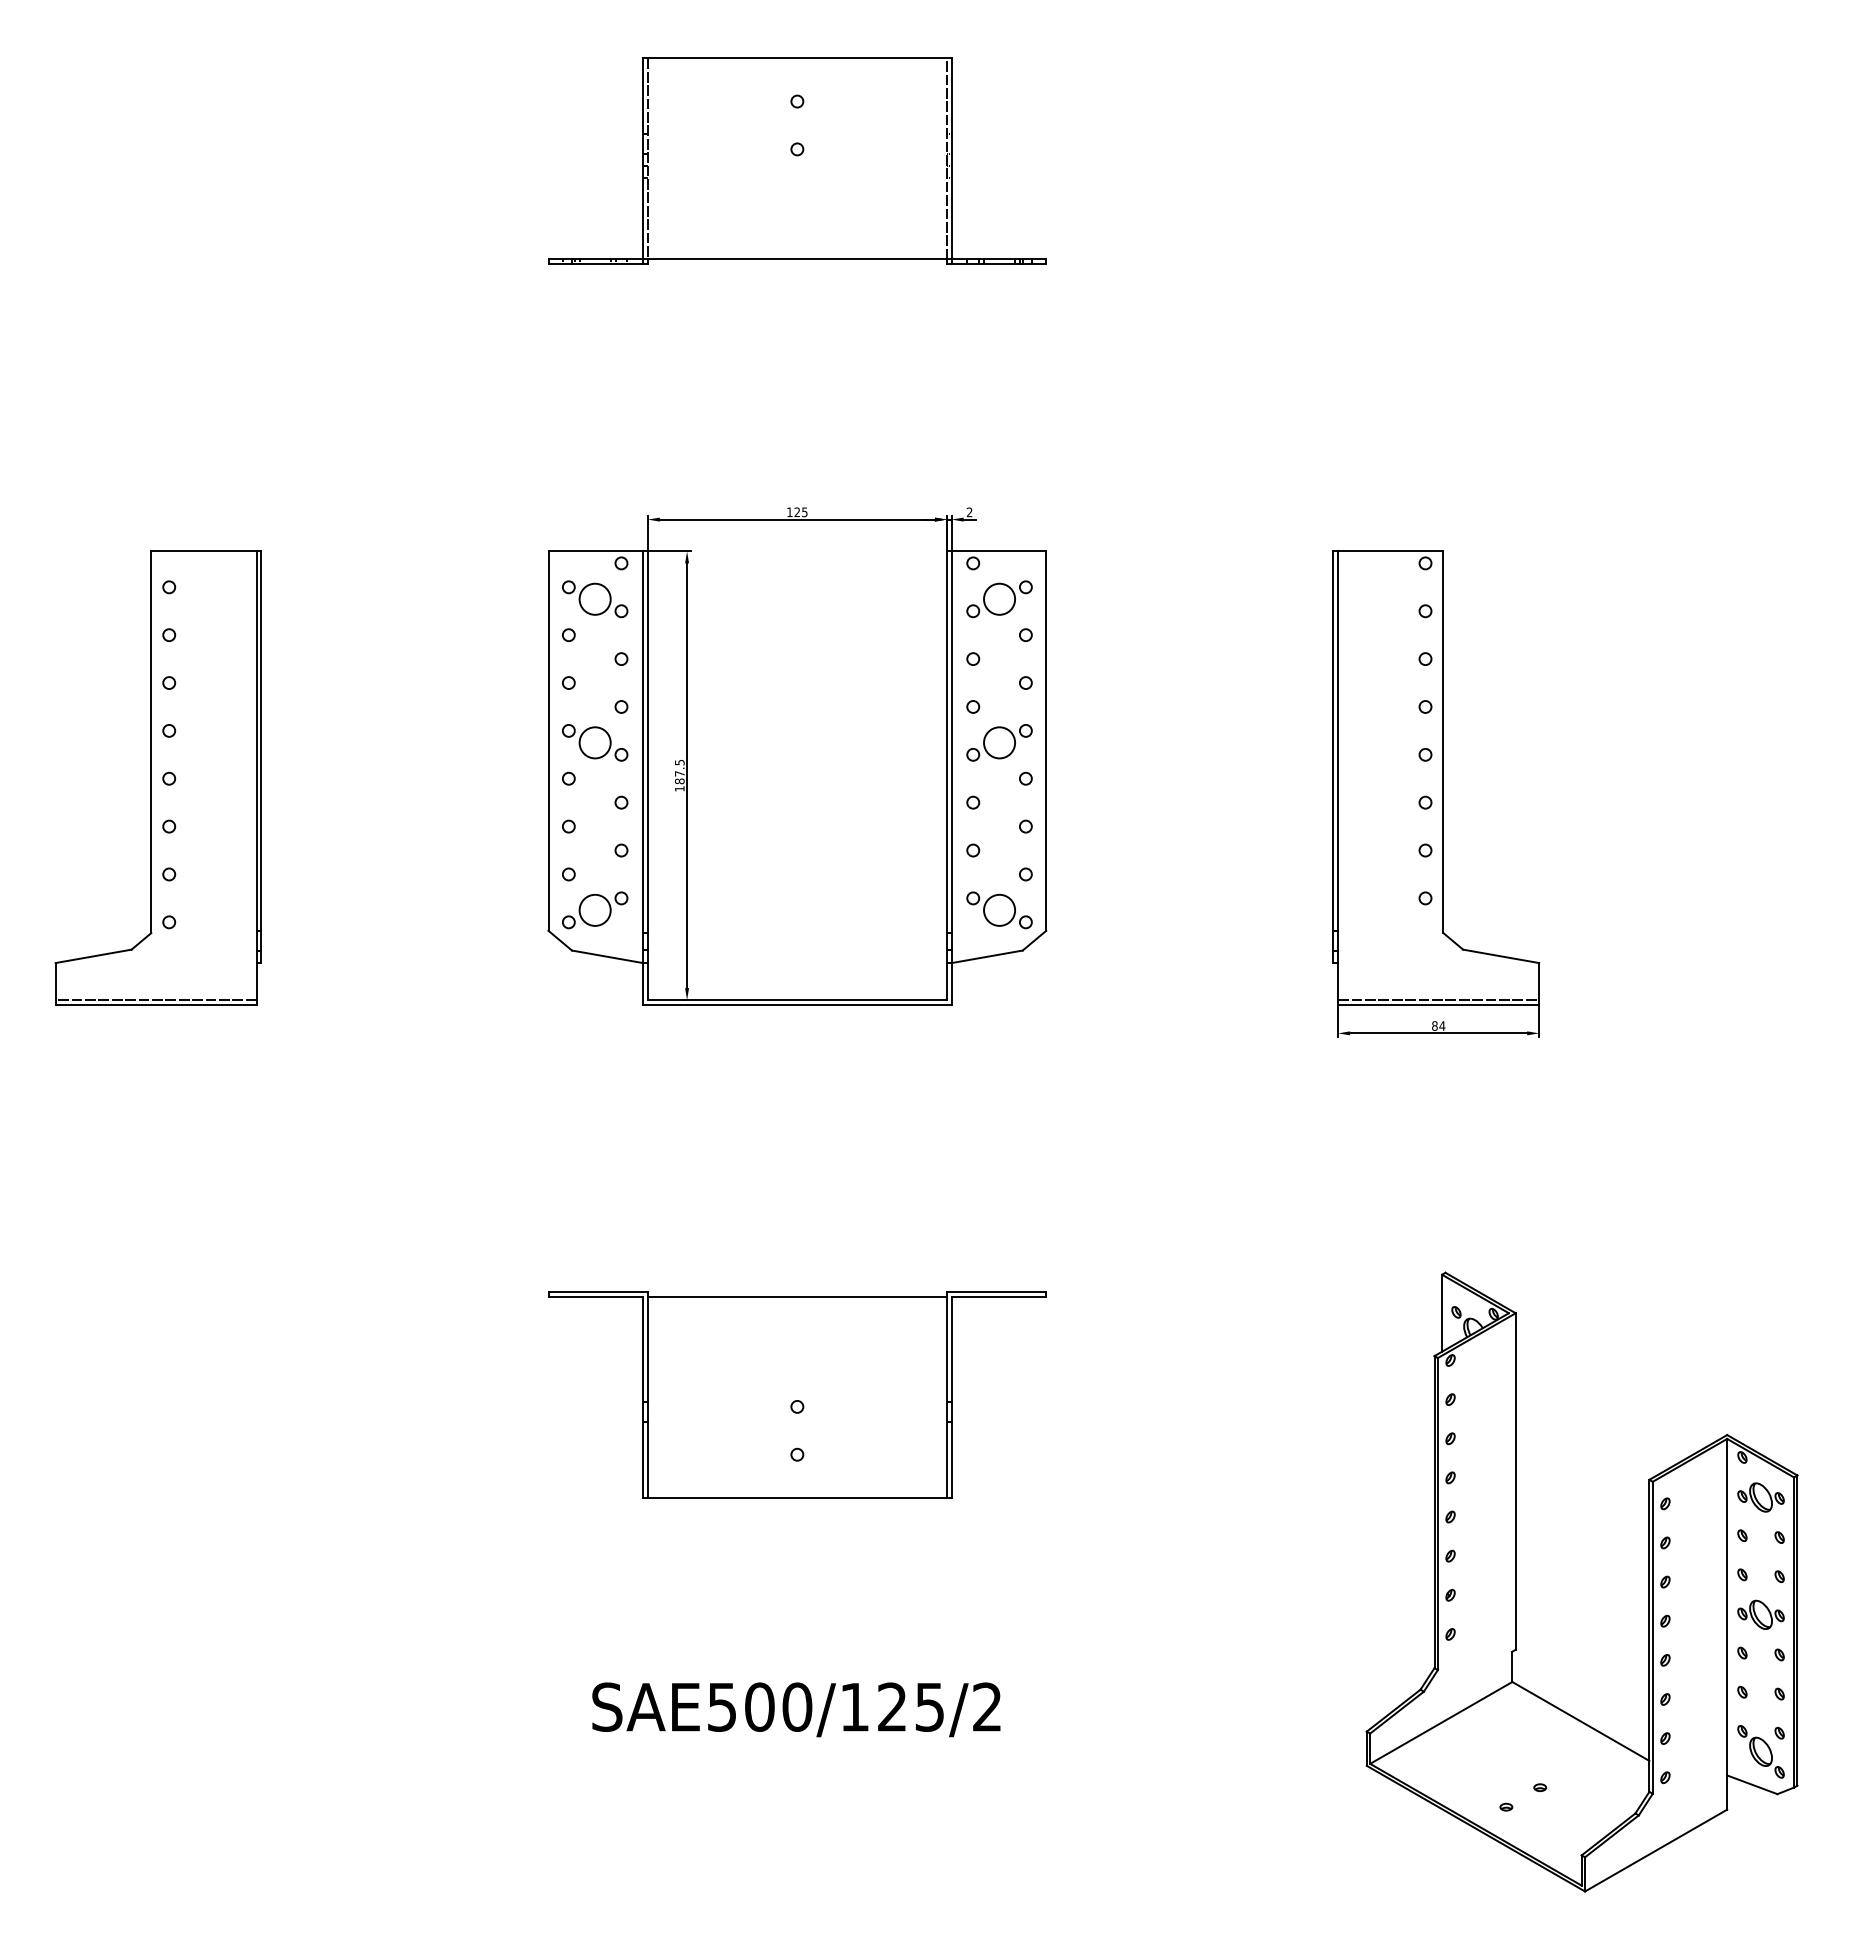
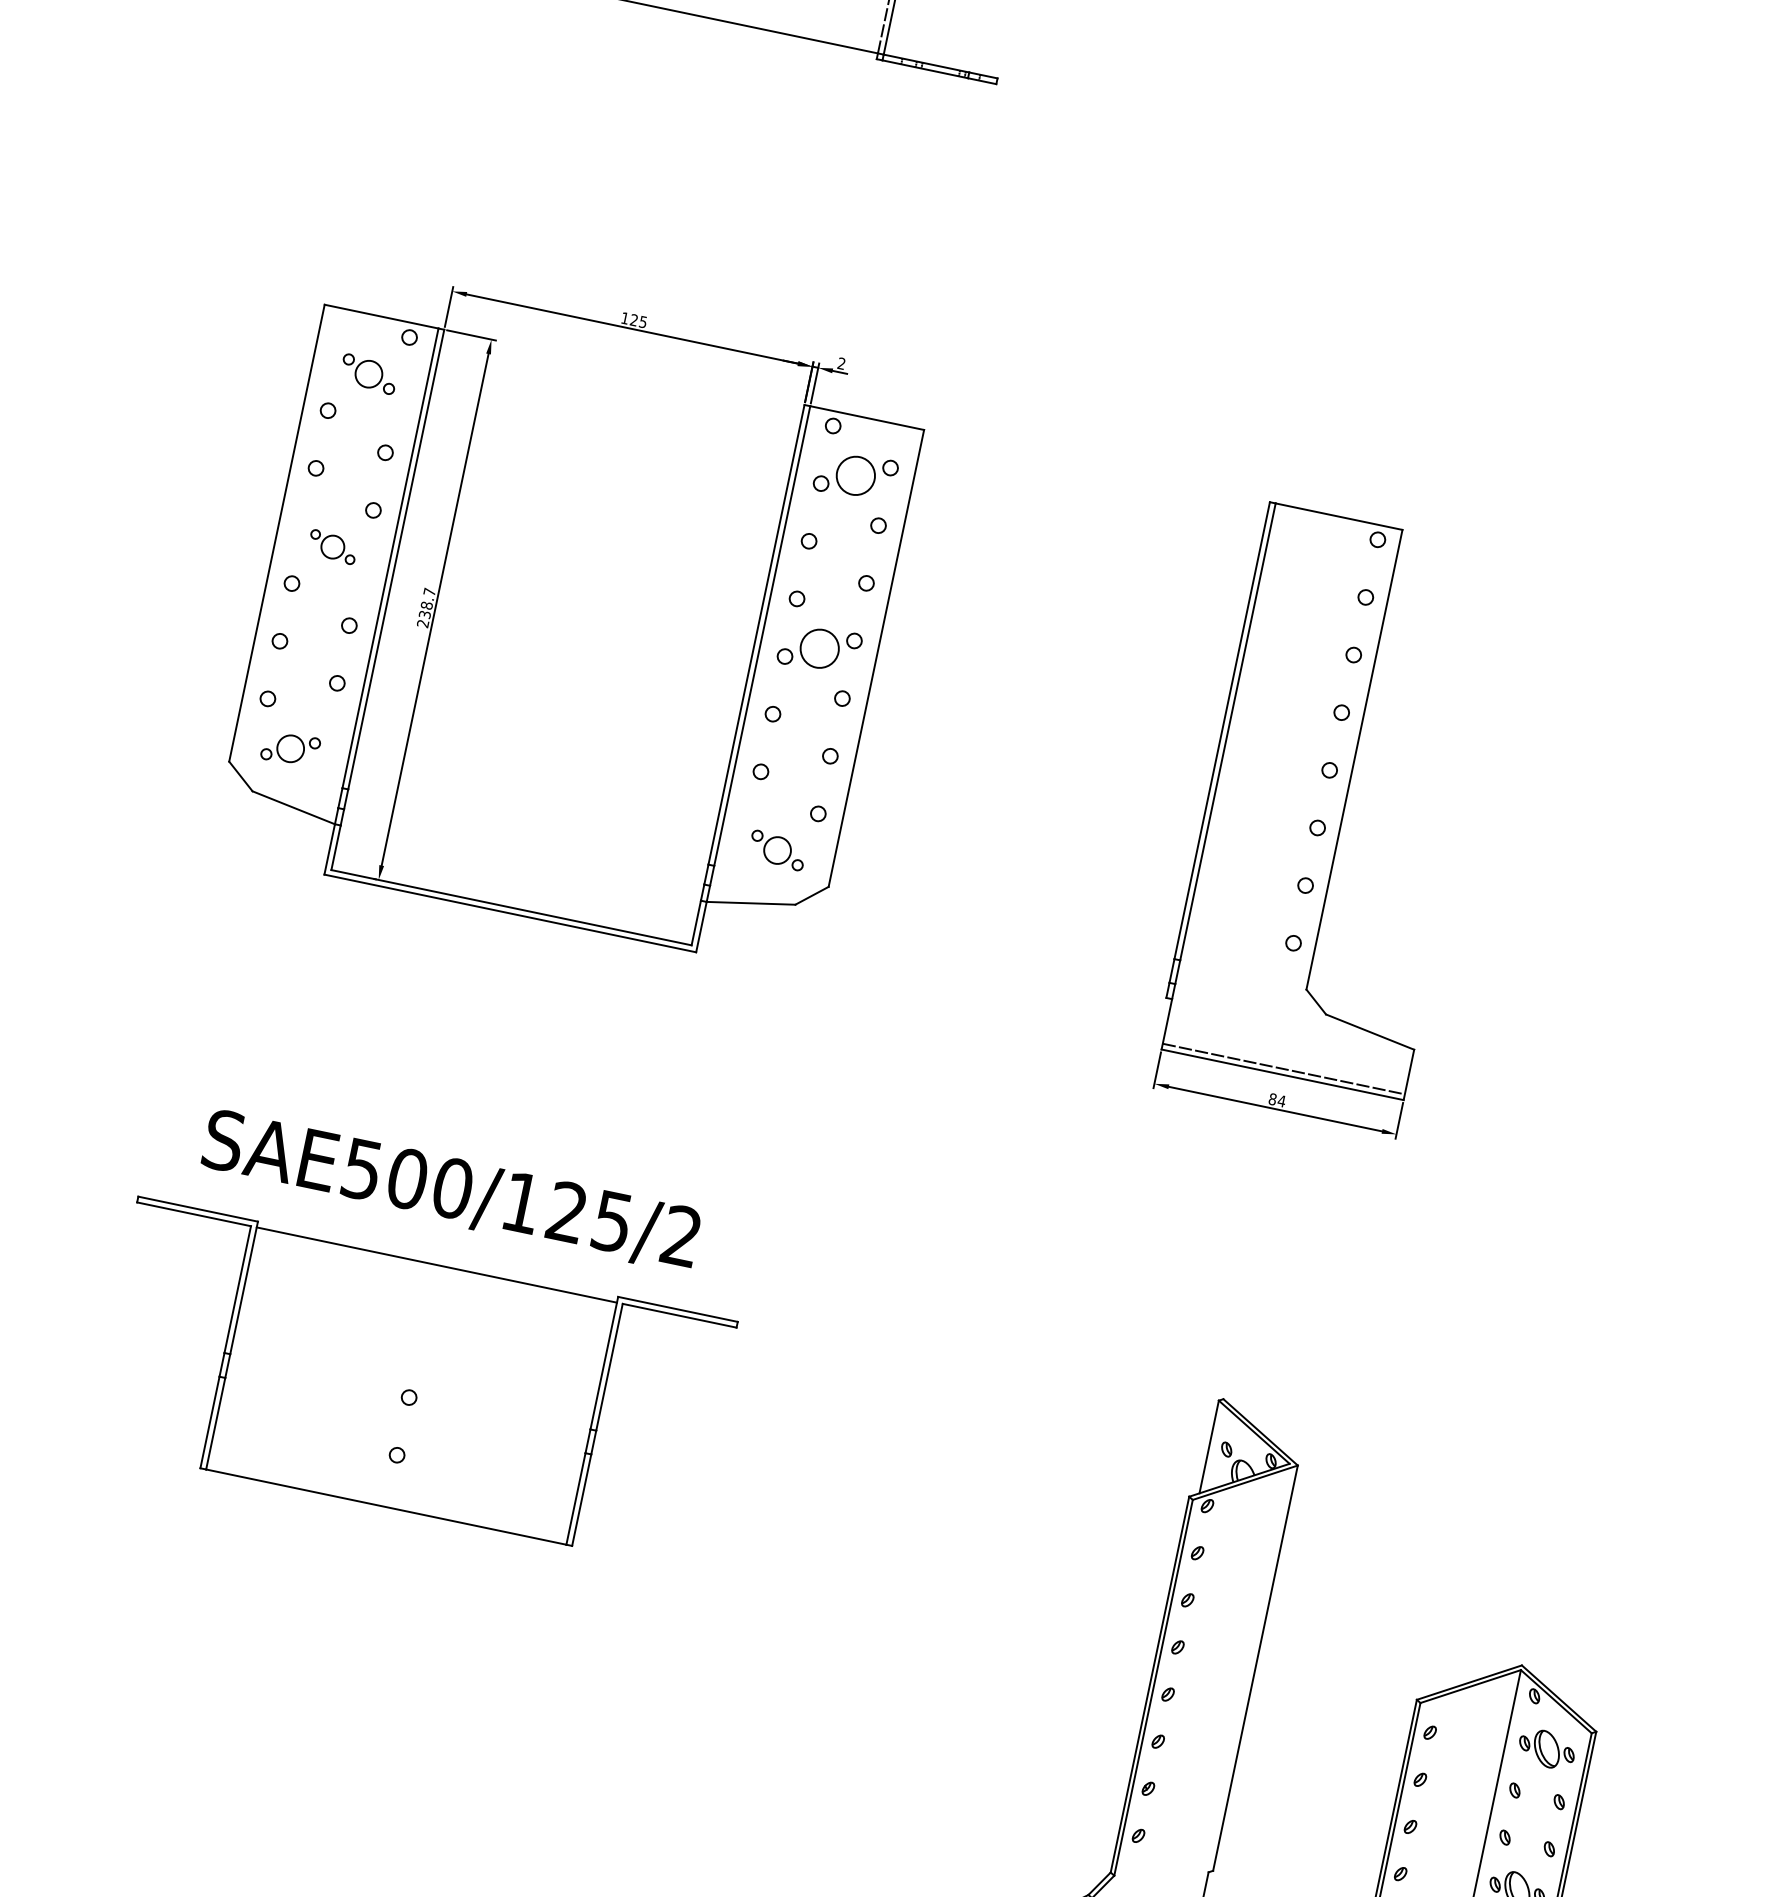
part: (595, 599) -> (369, 374), size x0.7
part: (595, 742) -> (333, 546), size x0.6
text: (679, 775) -> (426, 607), 187.5 -> 238.7
part: (595, 910) -> (290, 748), size x0.7
part: (999, 910) -> (777, 850), size x0.7
text: (796, 1709) -> (451, 1190), moved

